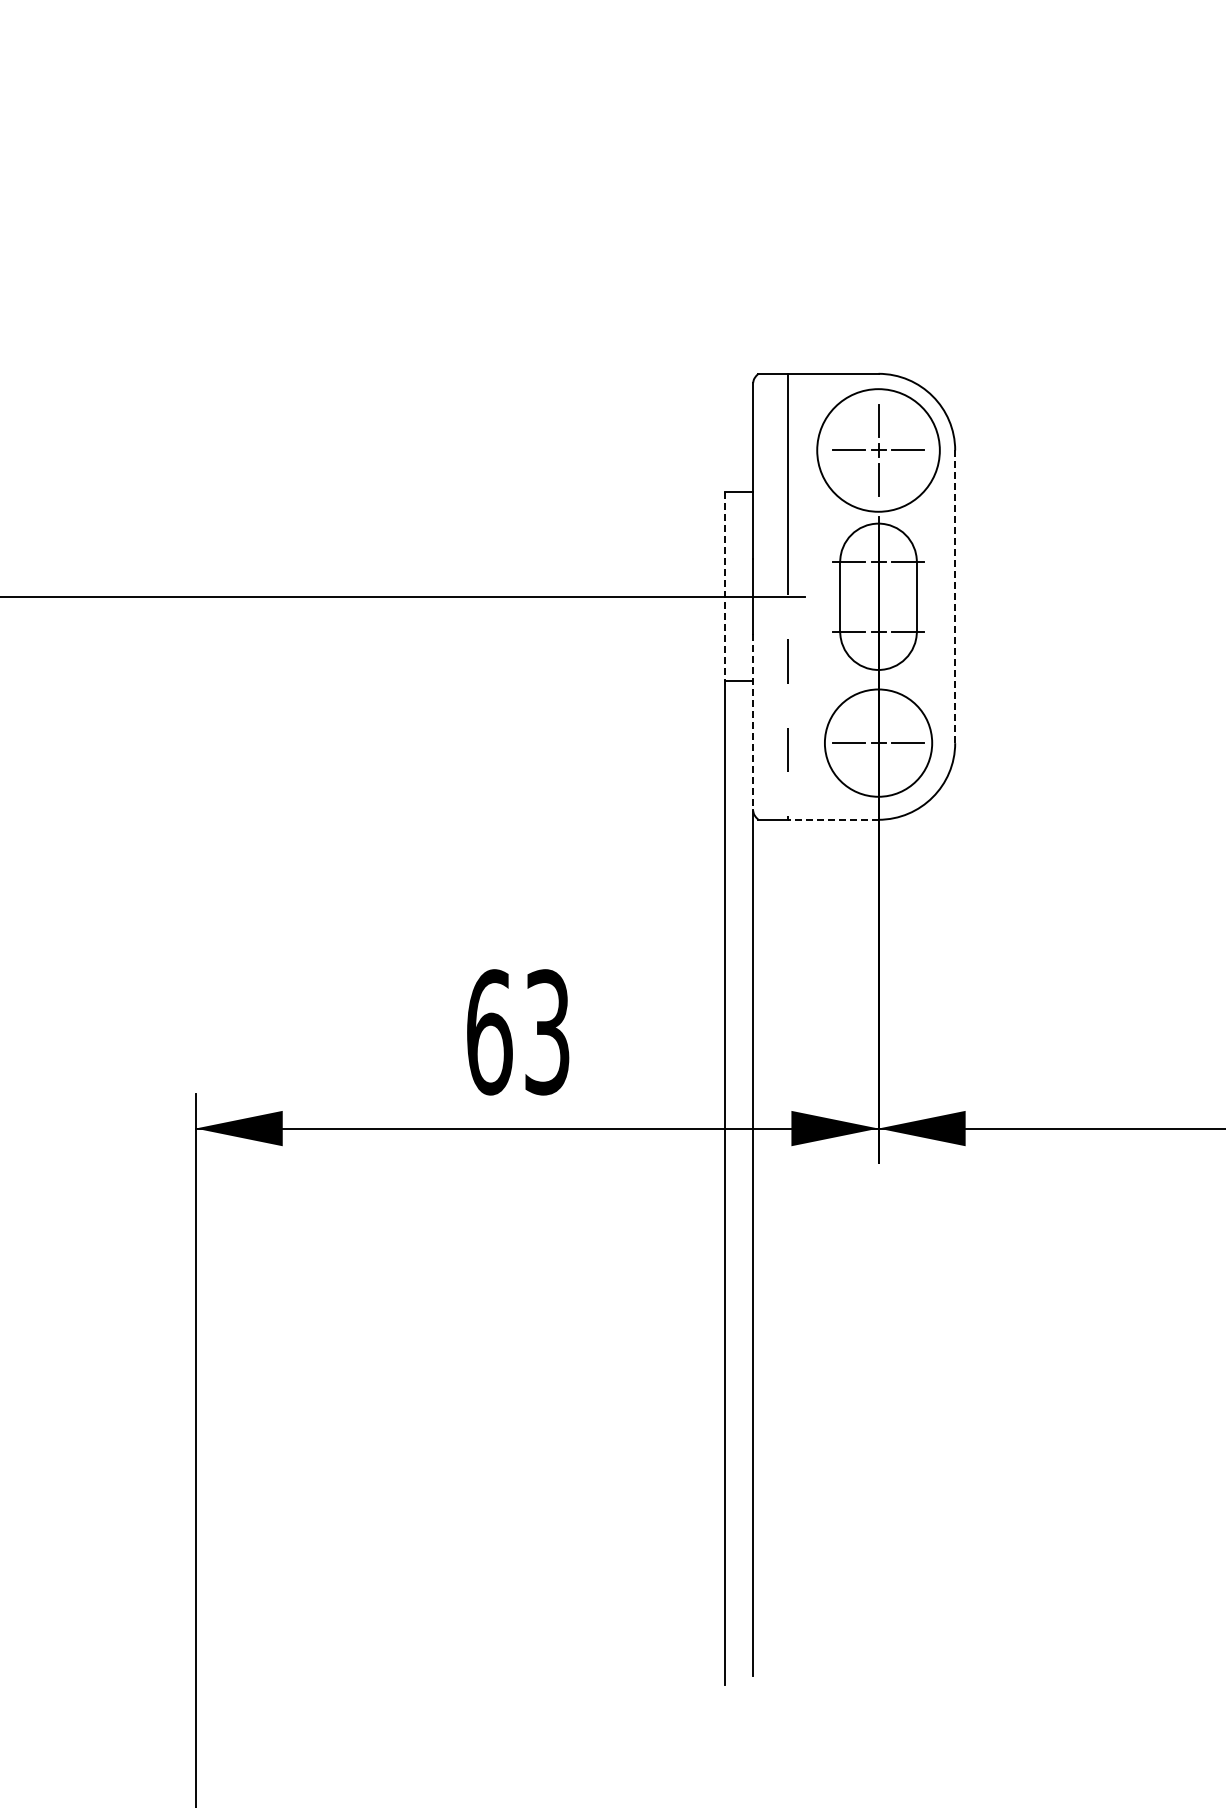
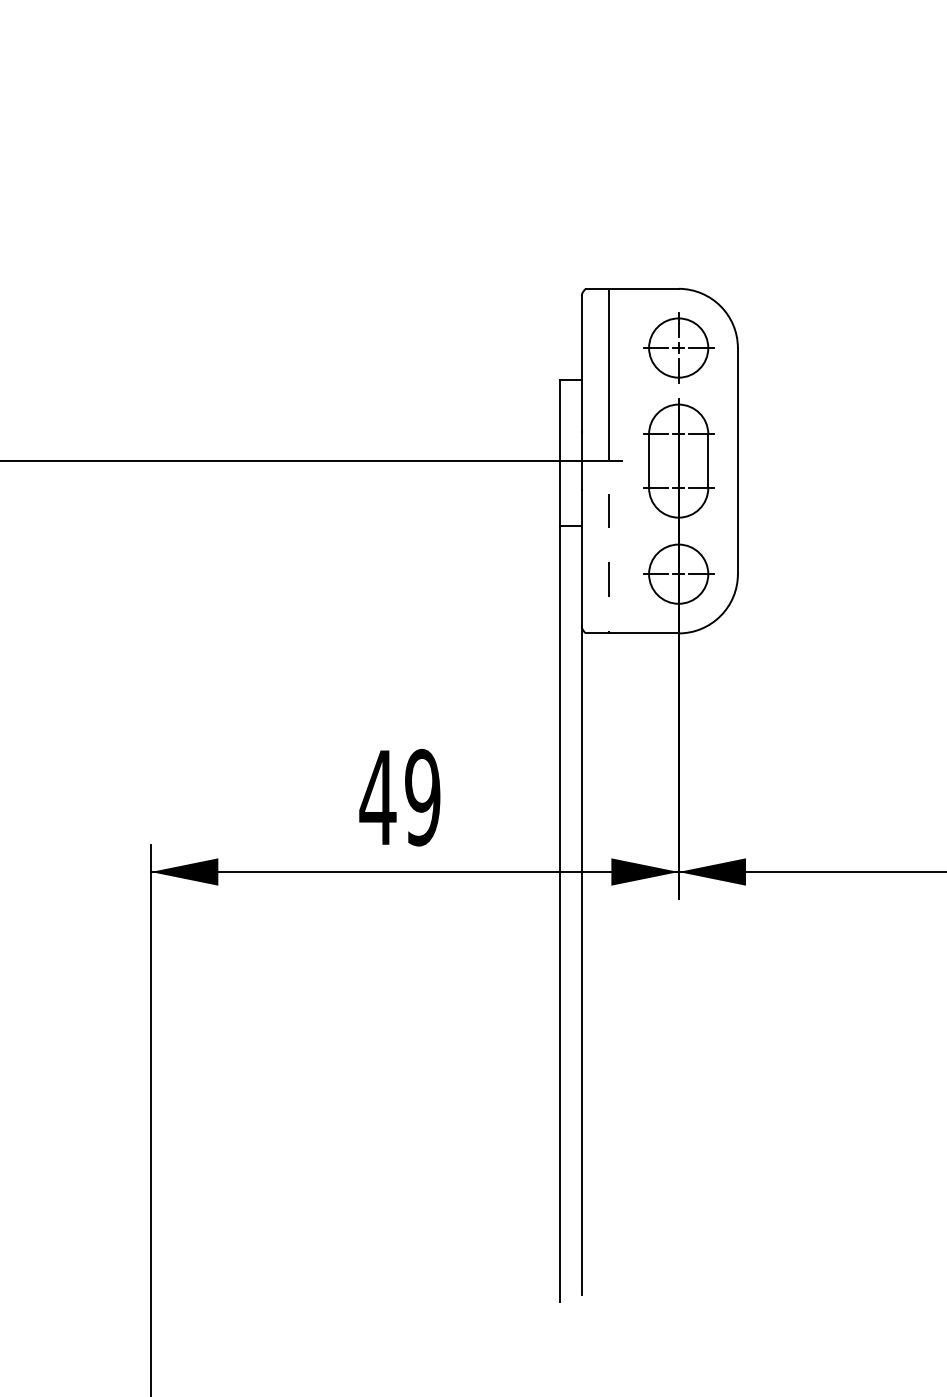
circle: (878, 450) -> (678, 348), size x0.62
line: (725, 586) -> (560, 453), dashed -> solid
line: (955, 597) -> (738, 461), dashed -> solid
line: (753, 722) -> (582, 558), dashed -> solid
circle: (878, 742) -> (678, 573), size x0.71
line: (832, 819) -> (643, 633), dashed -> solid
text: (517, 1032) -> (399, 797), 63 -> 49

